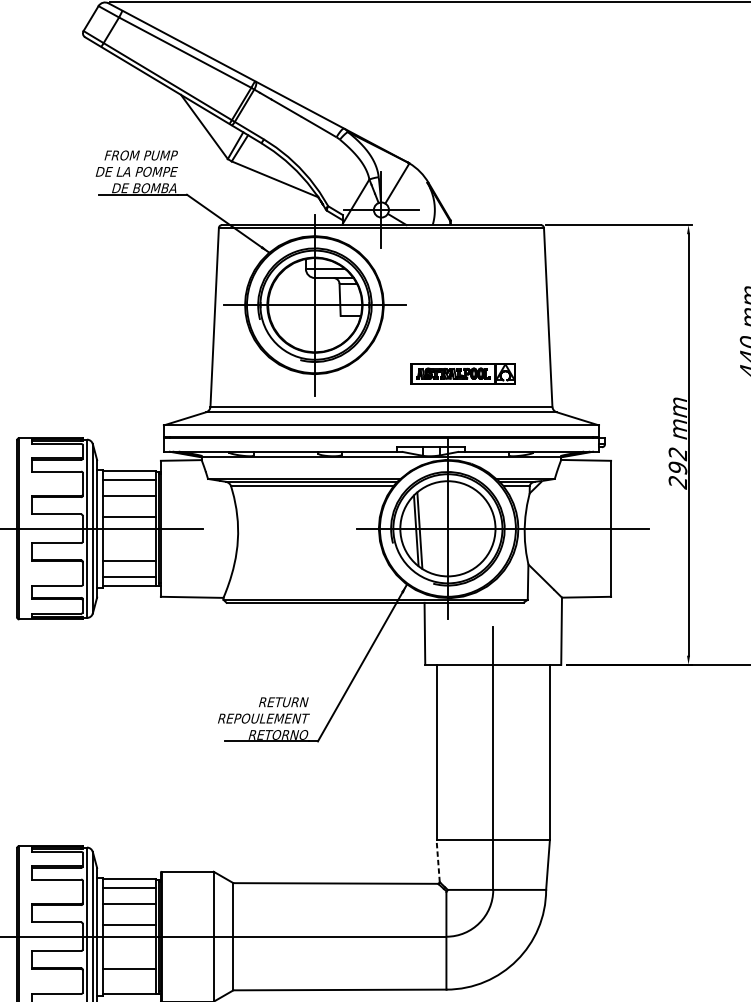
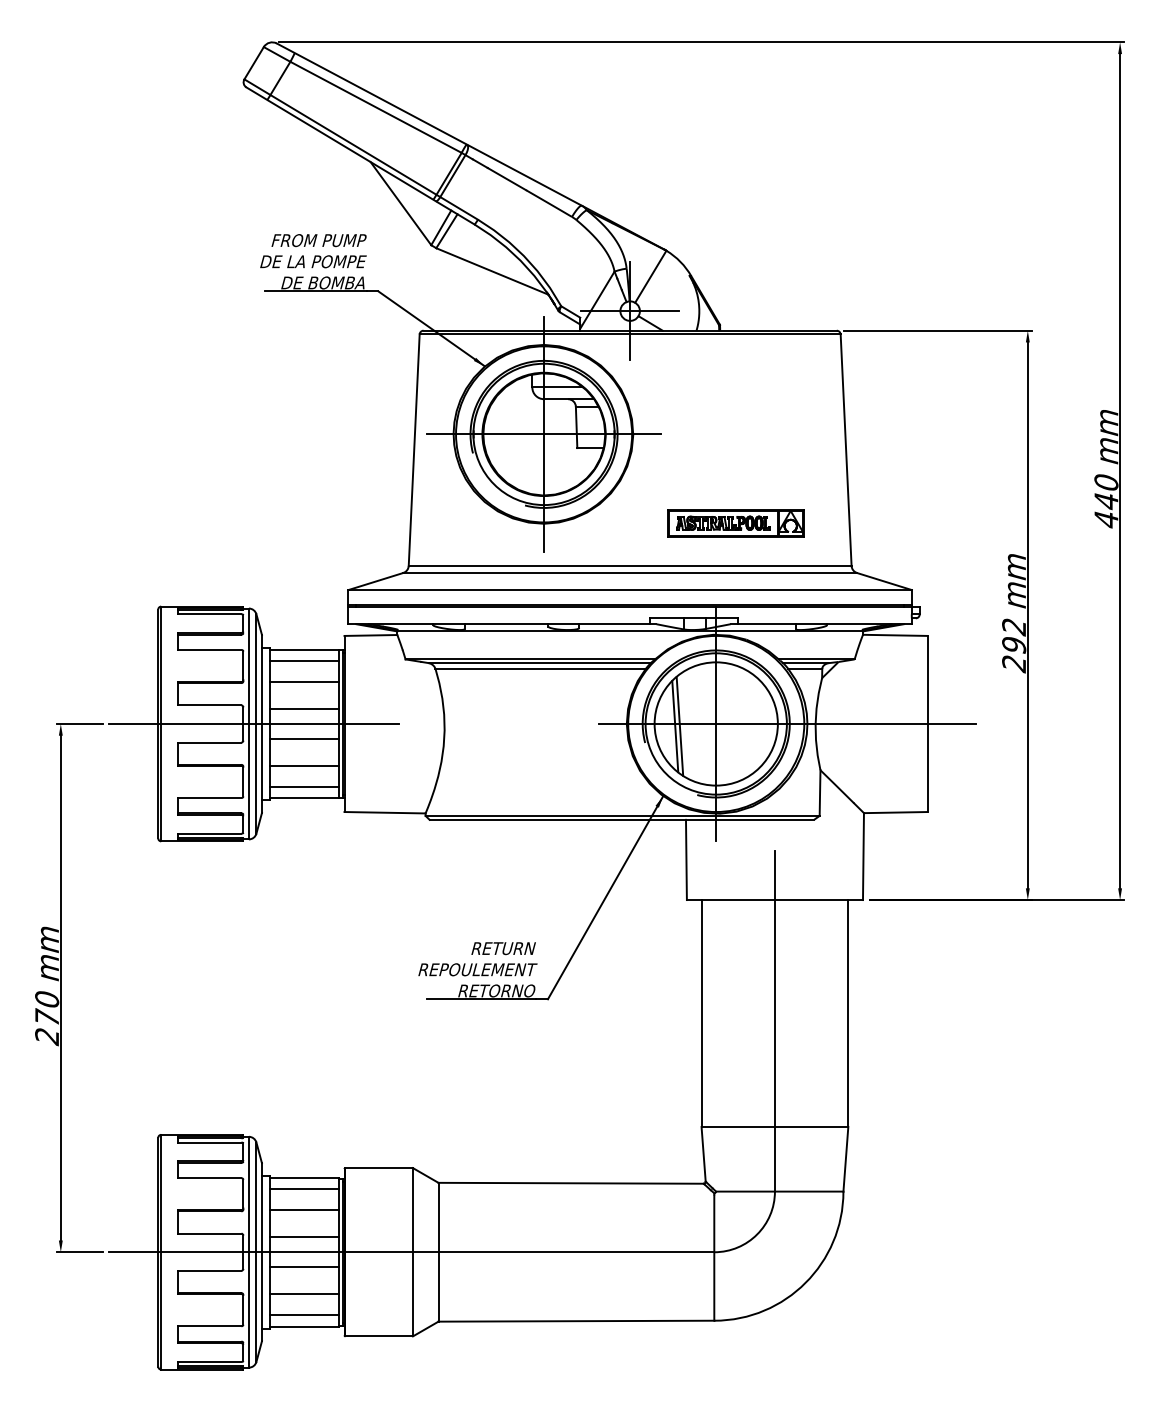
line: (129, 540) -> (304, 738), added
line: (438, 860) -> (703, 1153), dashed -> solid
line: (129, 948) -> (304, 1267), added
line: (129, 985) -> (304, 1315), added

